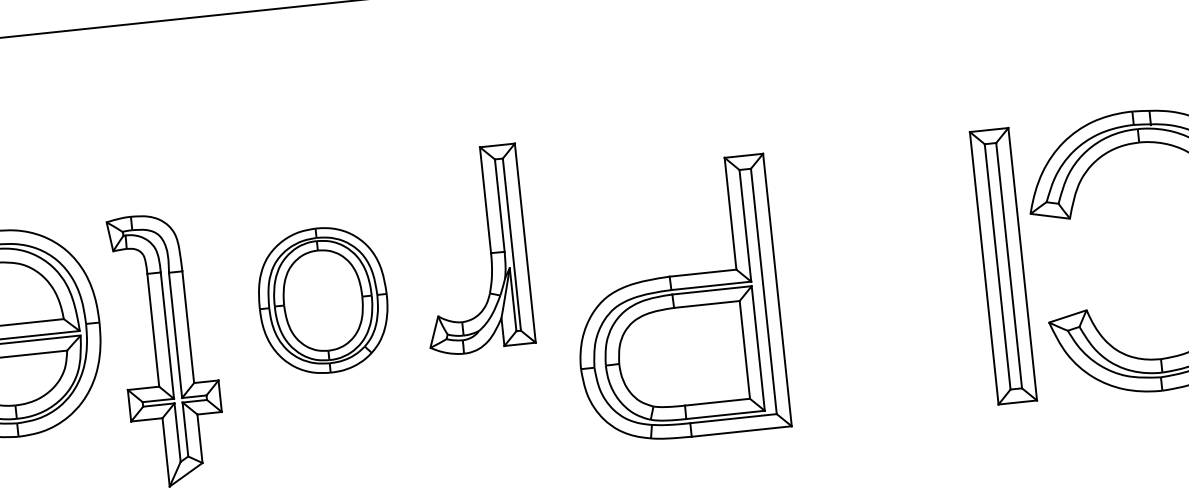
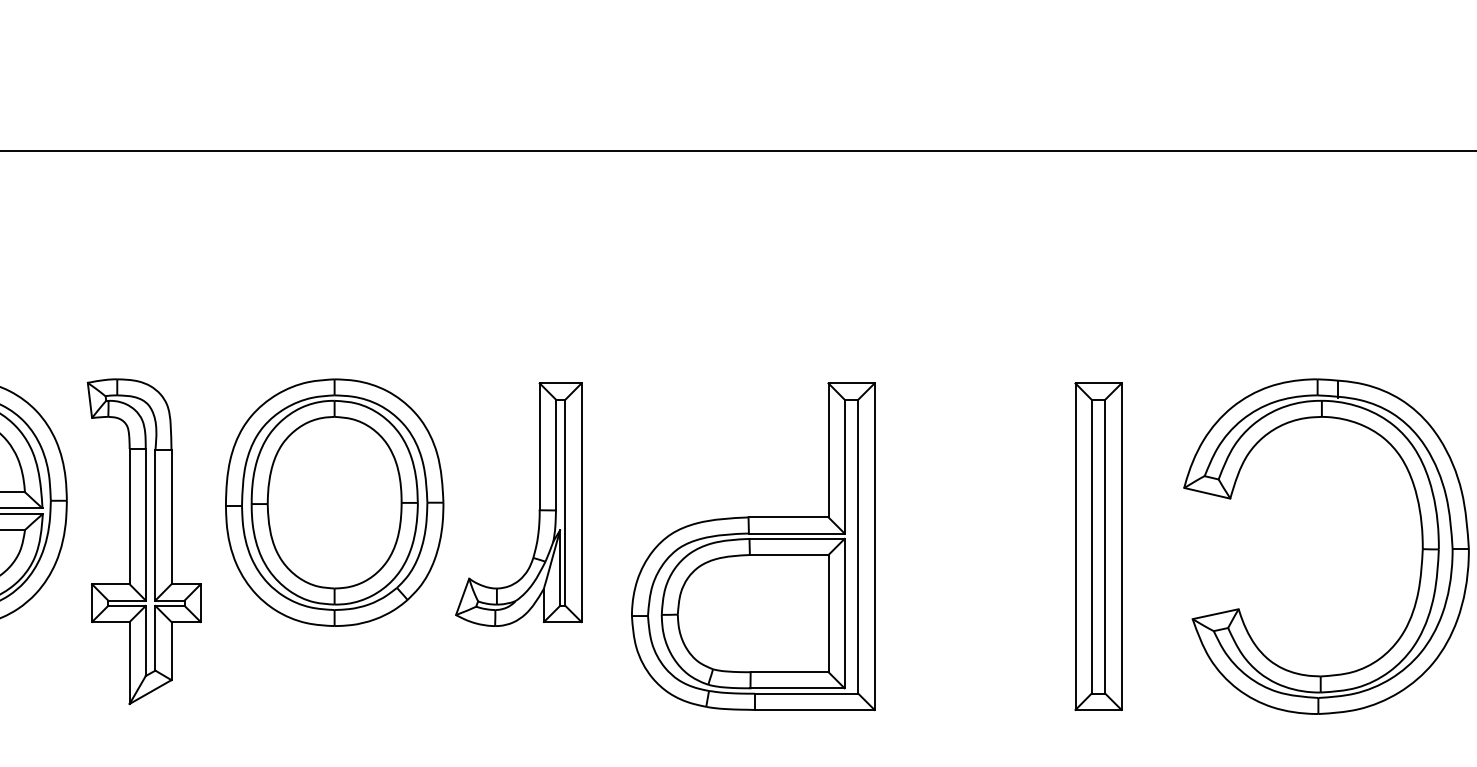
part: (489, 252) -> (538, 509), moved
part: (1003, 266) -> (1098, 546), moved
part: (322, 300) -> (334, 502), size x1.43

